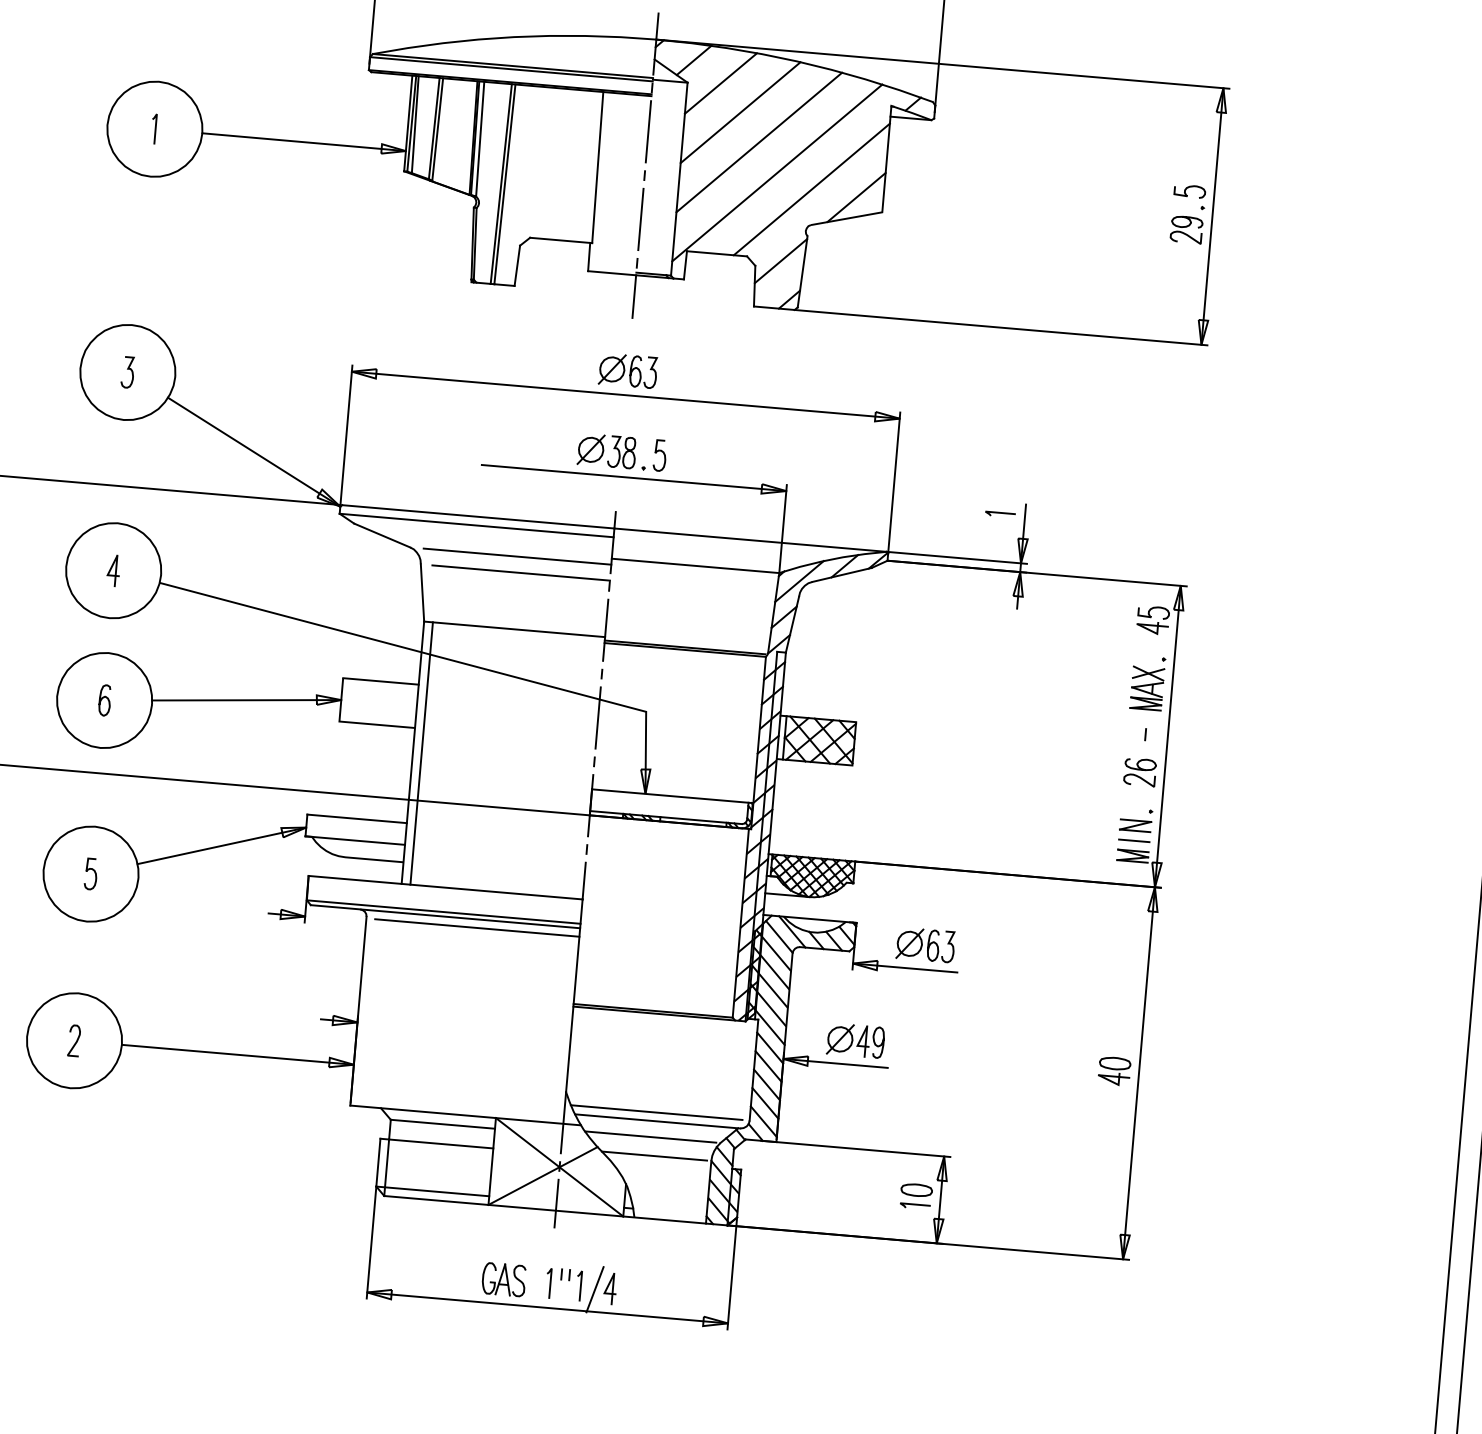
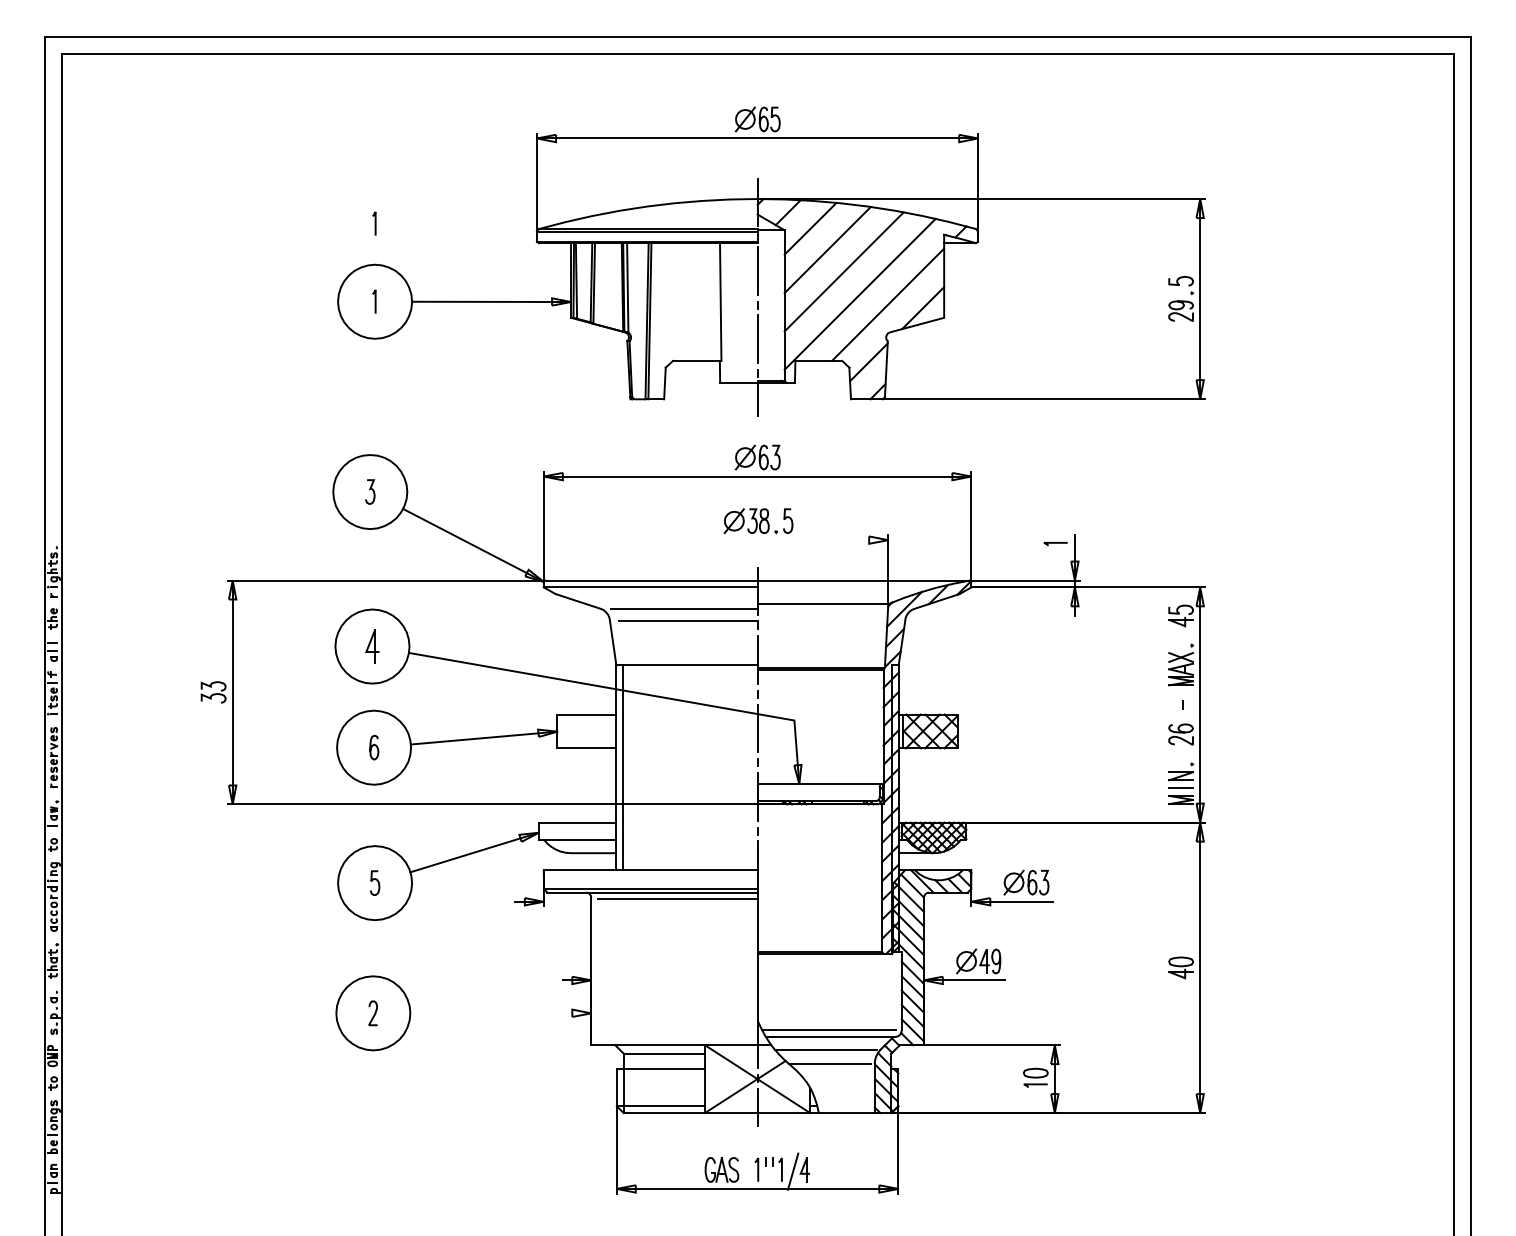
line: (162, 28) -> (374, 223), added
line: (634, 478) -> (769, 540), removed
part: (113, 570) -> (372, 646), size x1.4
line: (237, 1054) -> (500, 1013), removed

